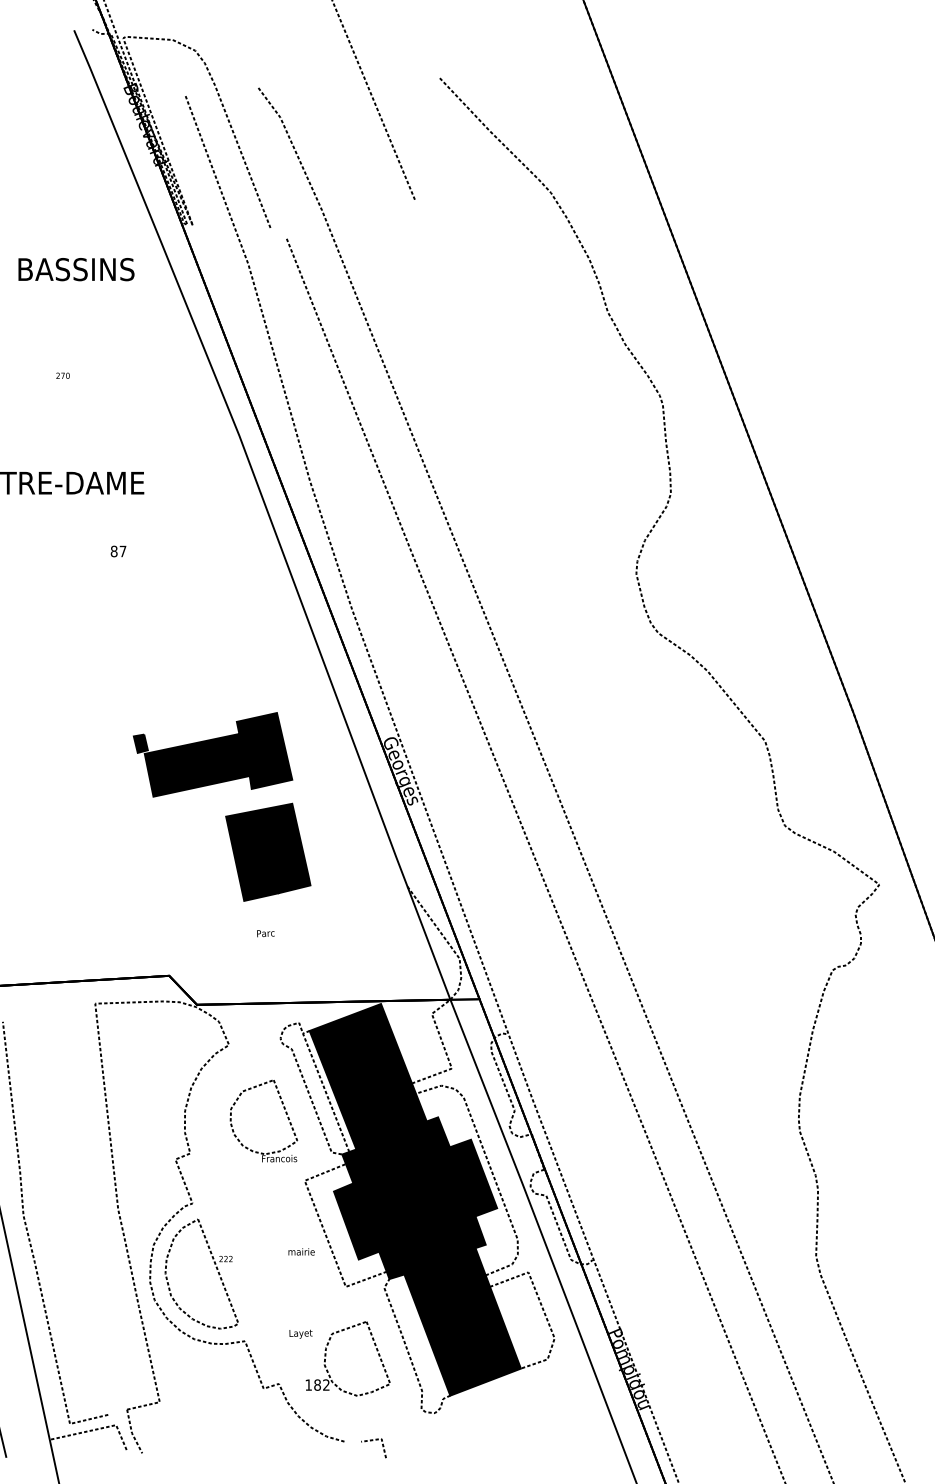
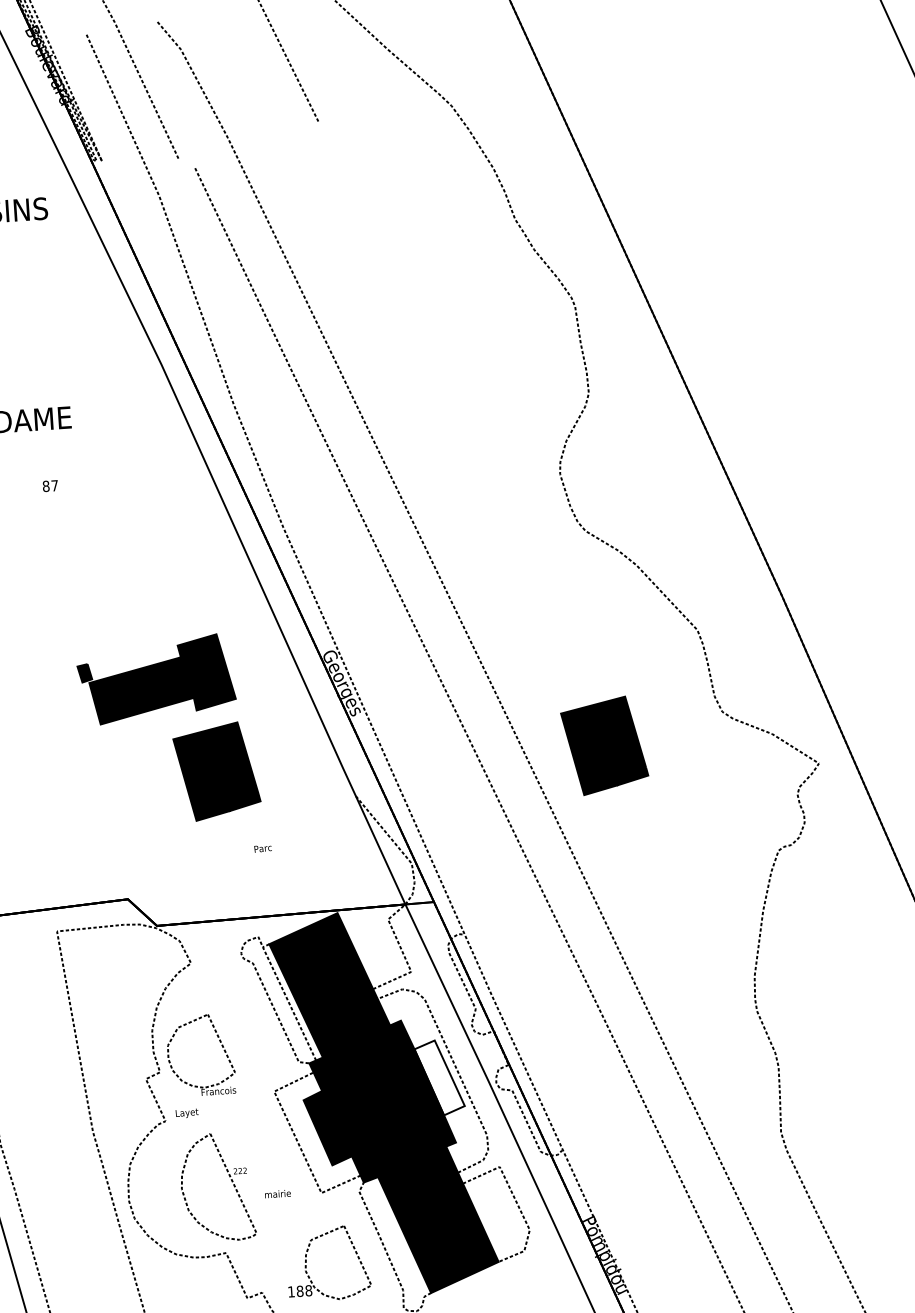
part: (663, 851) -> (604, 745), added
text: (265, 933) -> (262, 848), moved
part: (285, 1113) -> (221, 1046), moved
fill: (473, 1177) -> (439, 1077), removed
text: (301, 1251) -> (277, 1193), moved
part: (215, 1267) -> (230, 1180), moved
text: (300, 1333) -> (186, 1112), moved
text: (326, 1384) -> (308, 1290), 182 -> 188

